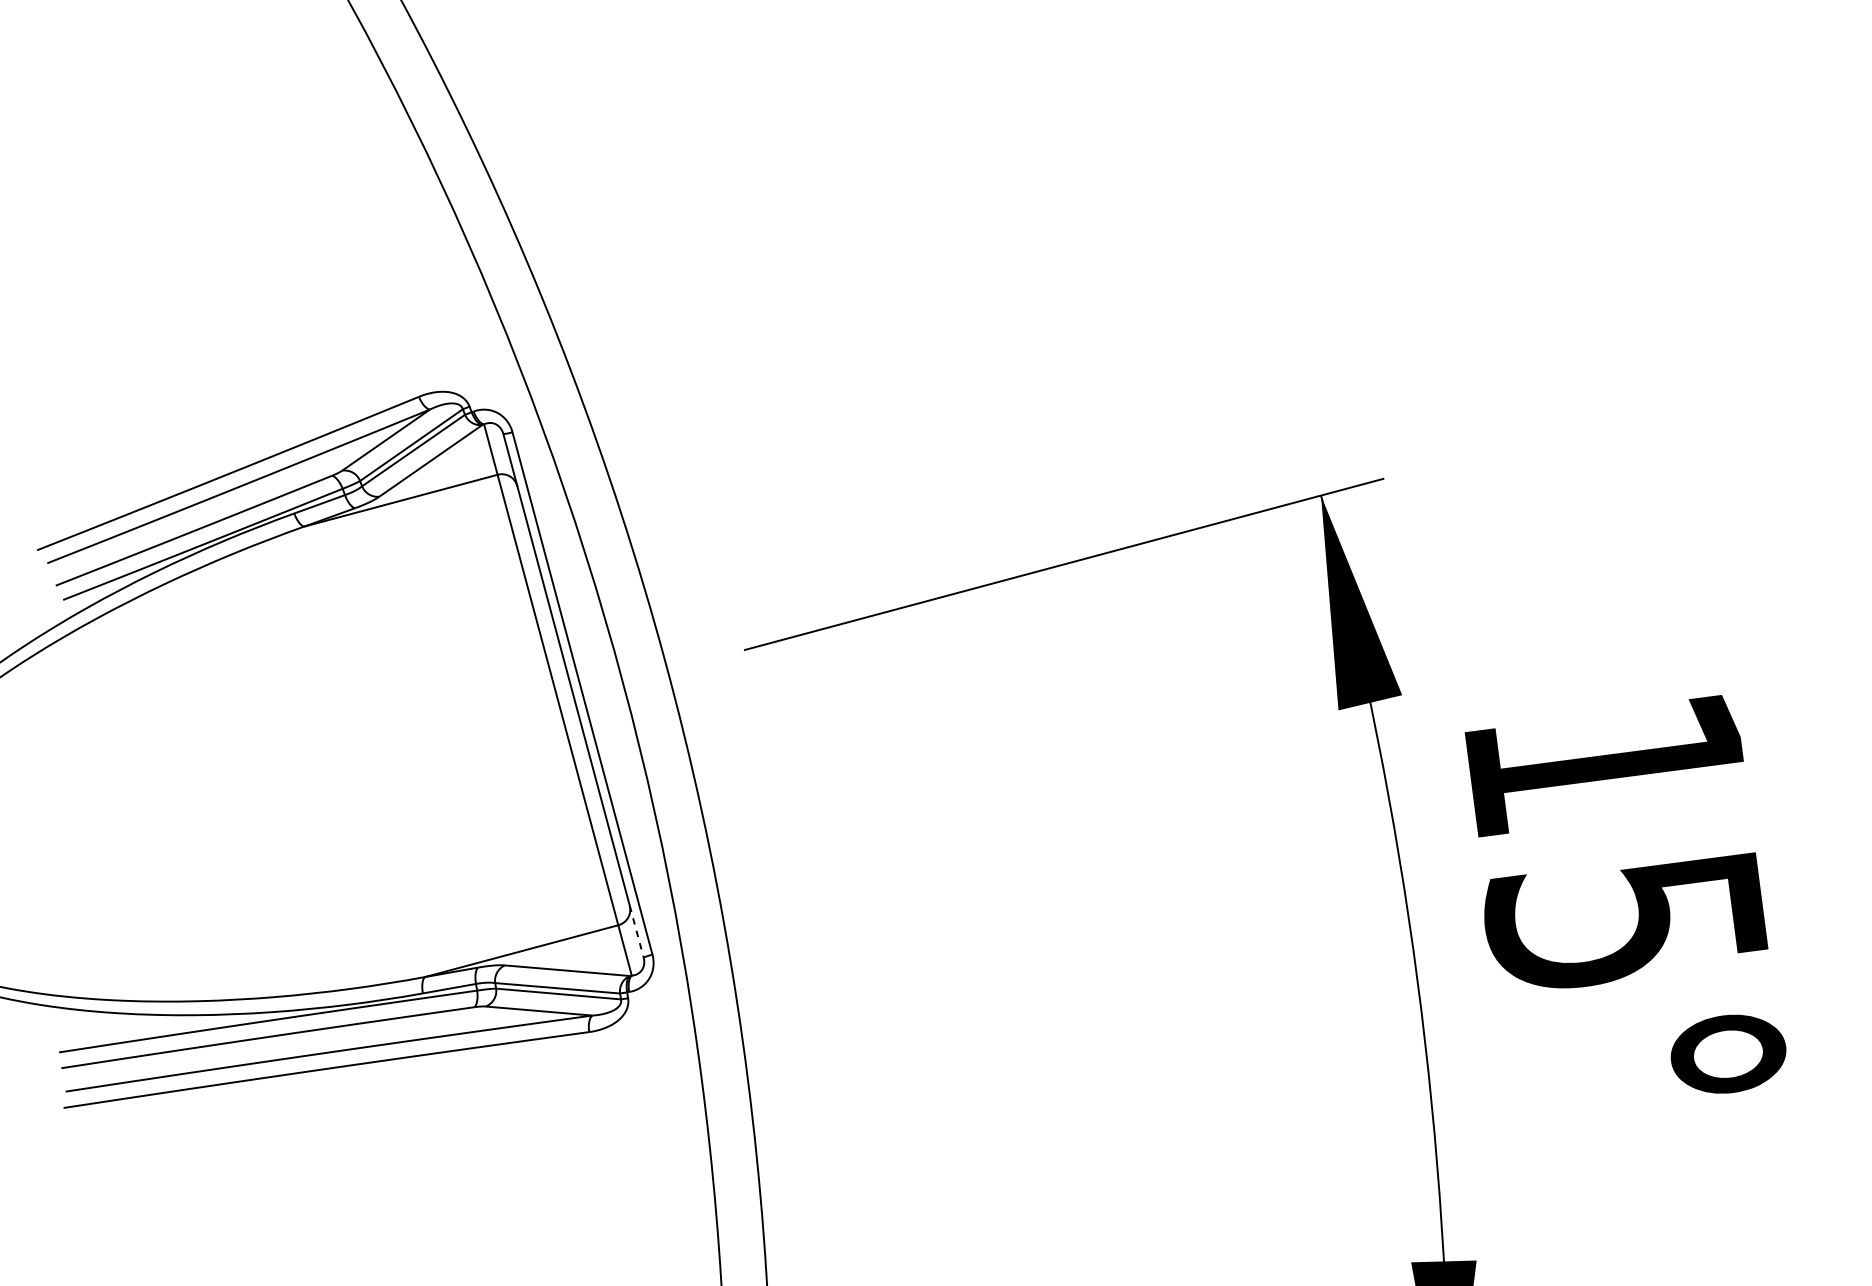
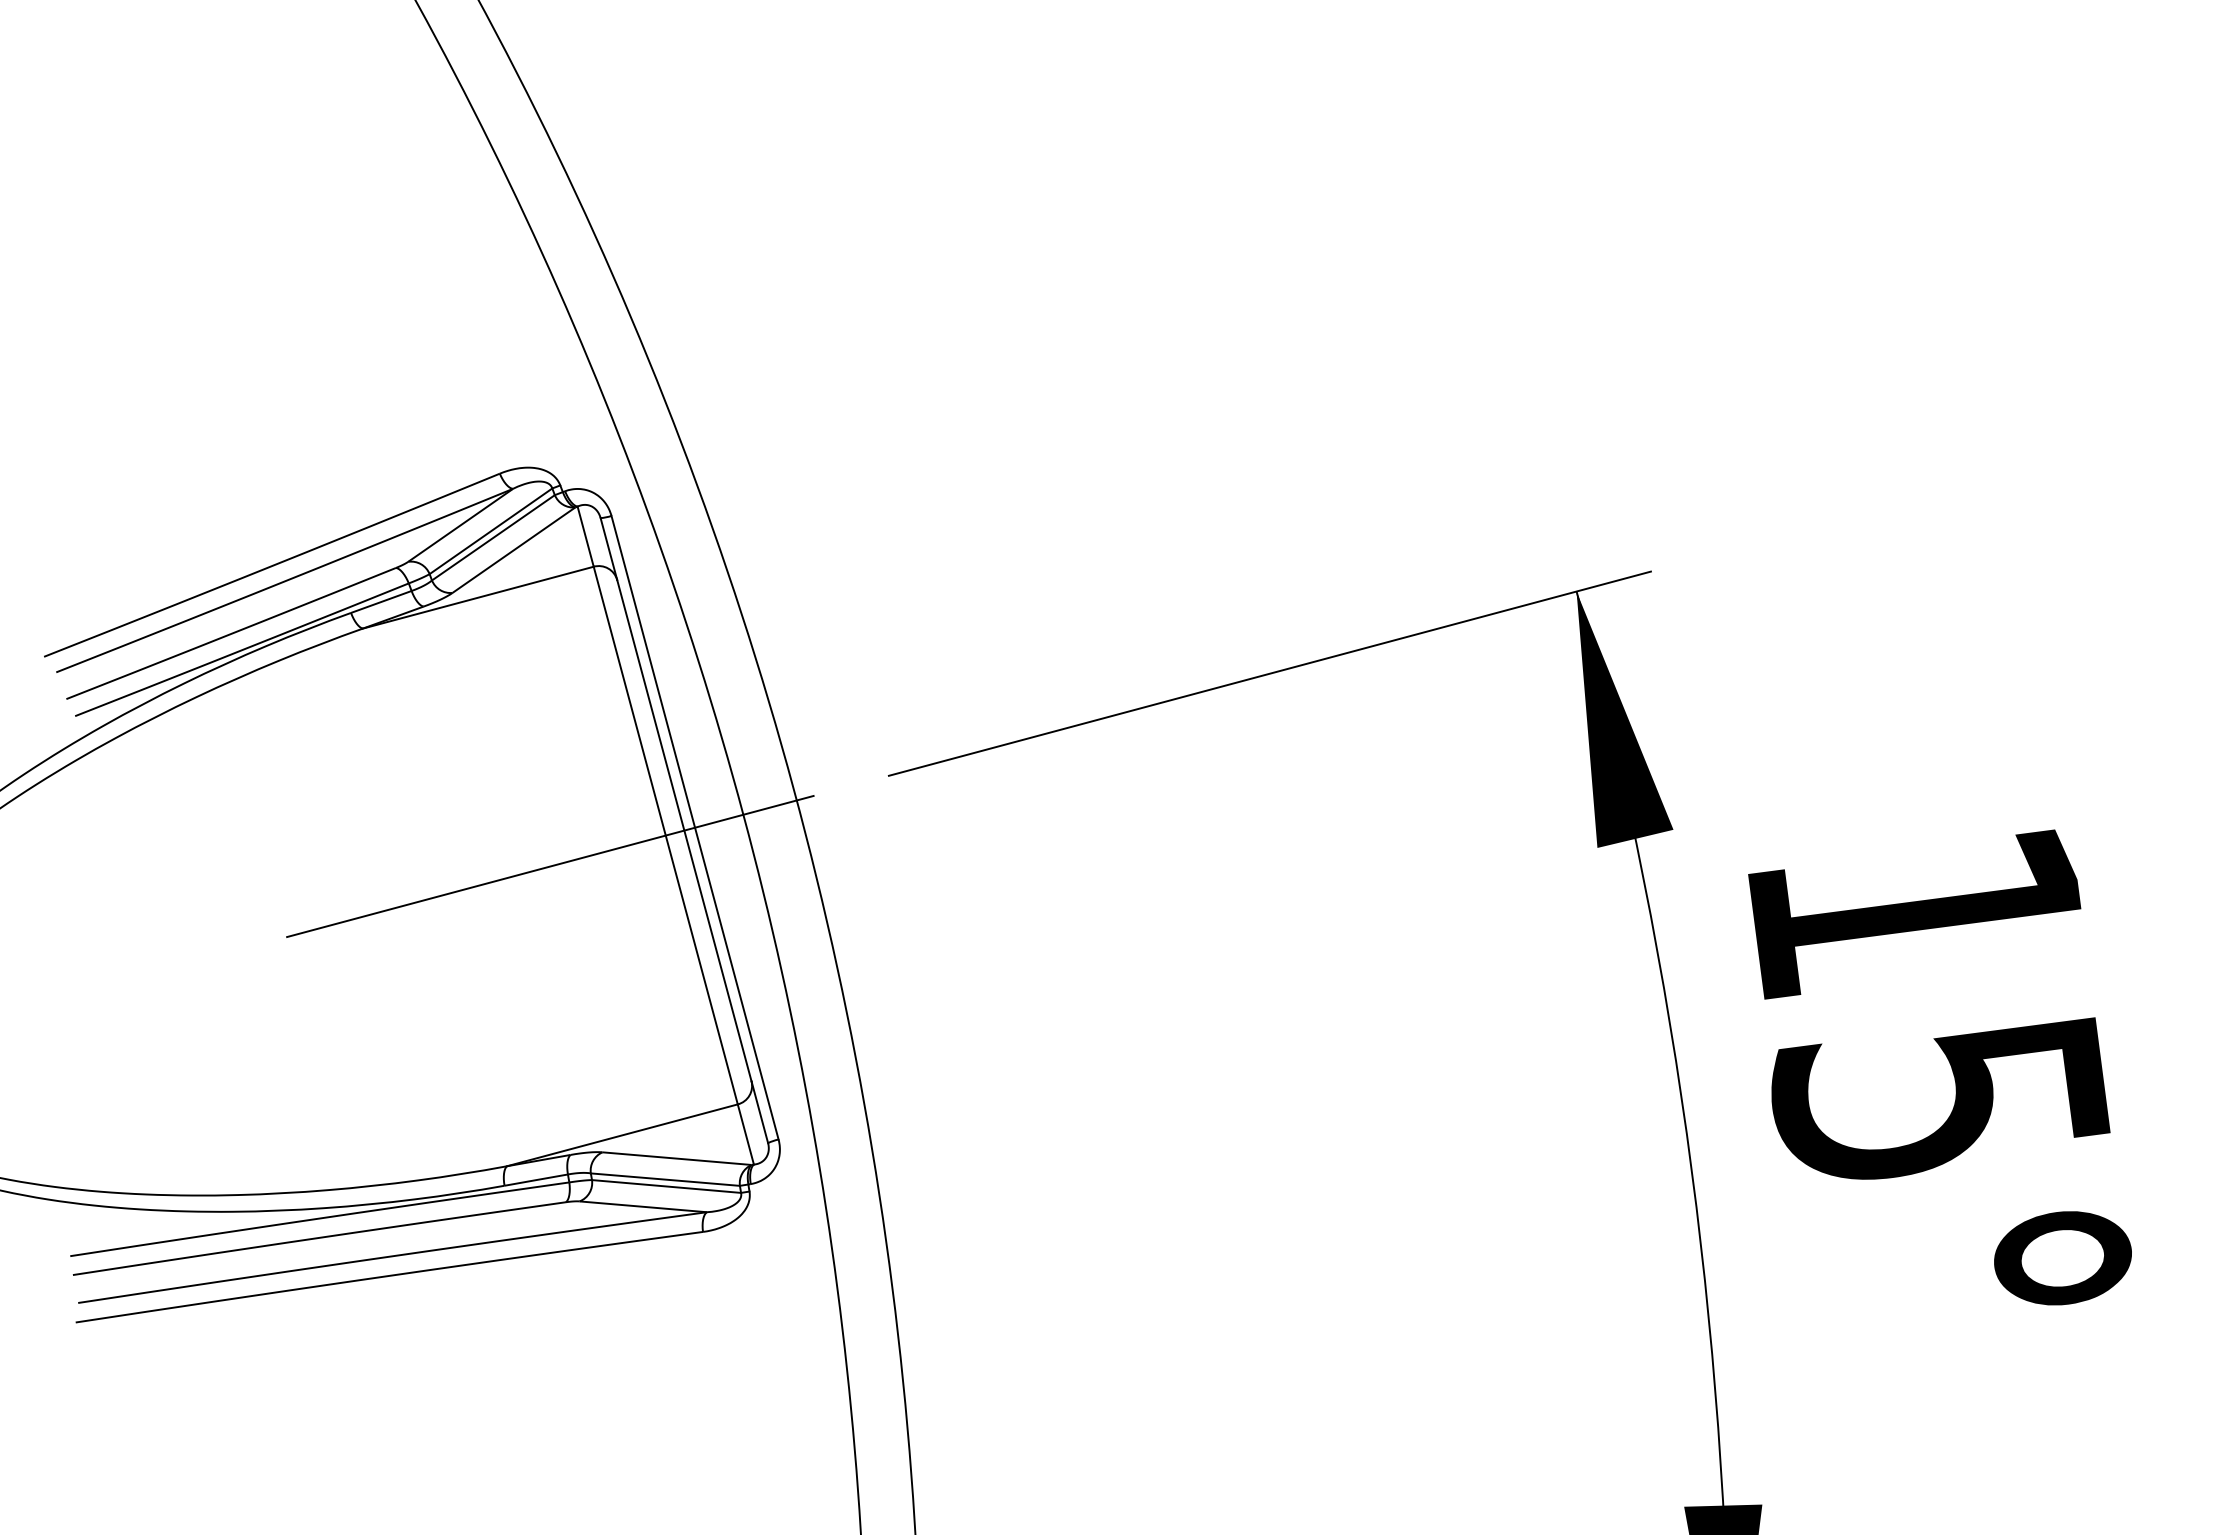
line: (461, 725) -> (550, 866), added
line: (636, 932) -> (759, 1112), dashed -> solid

